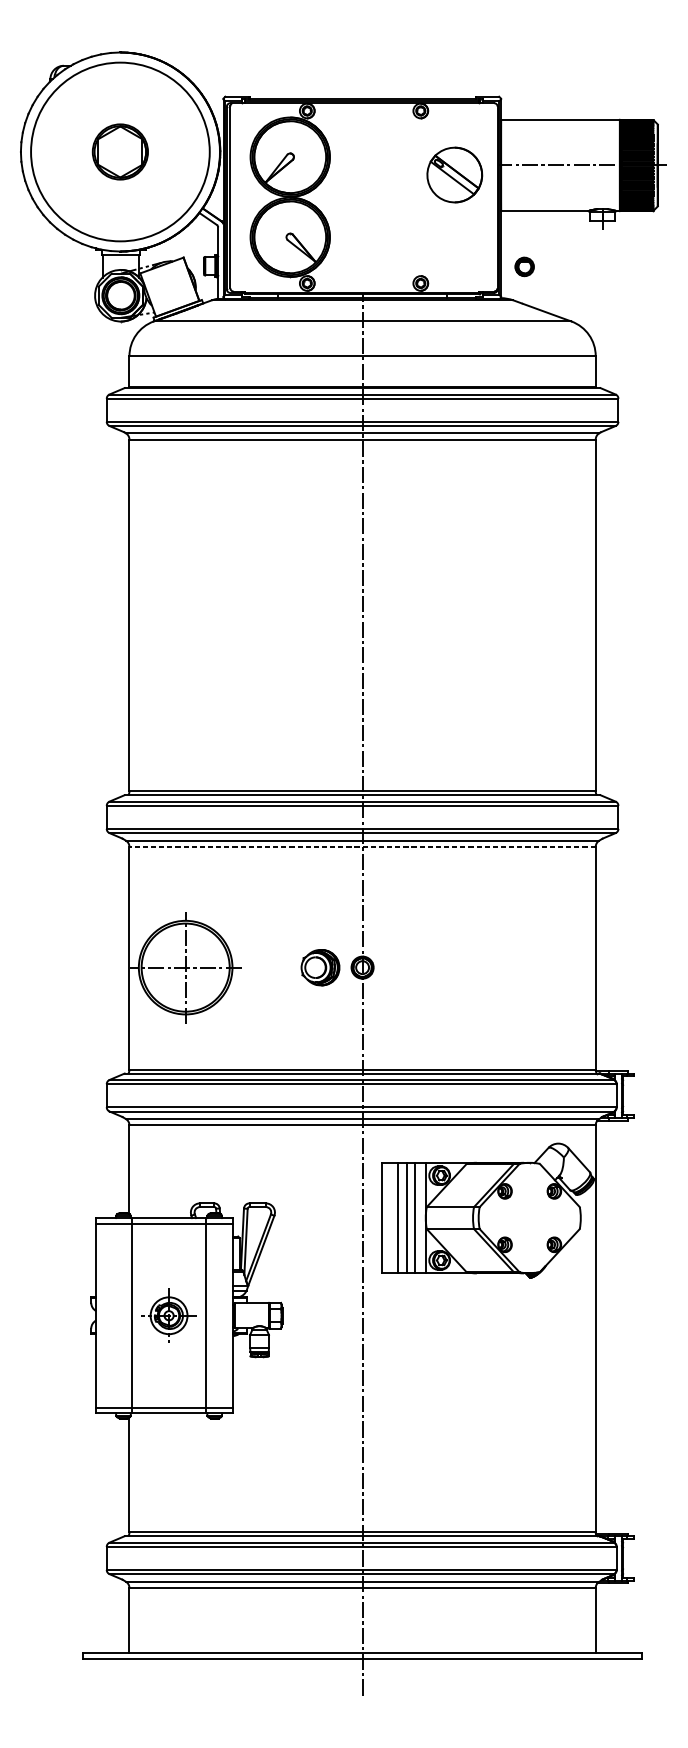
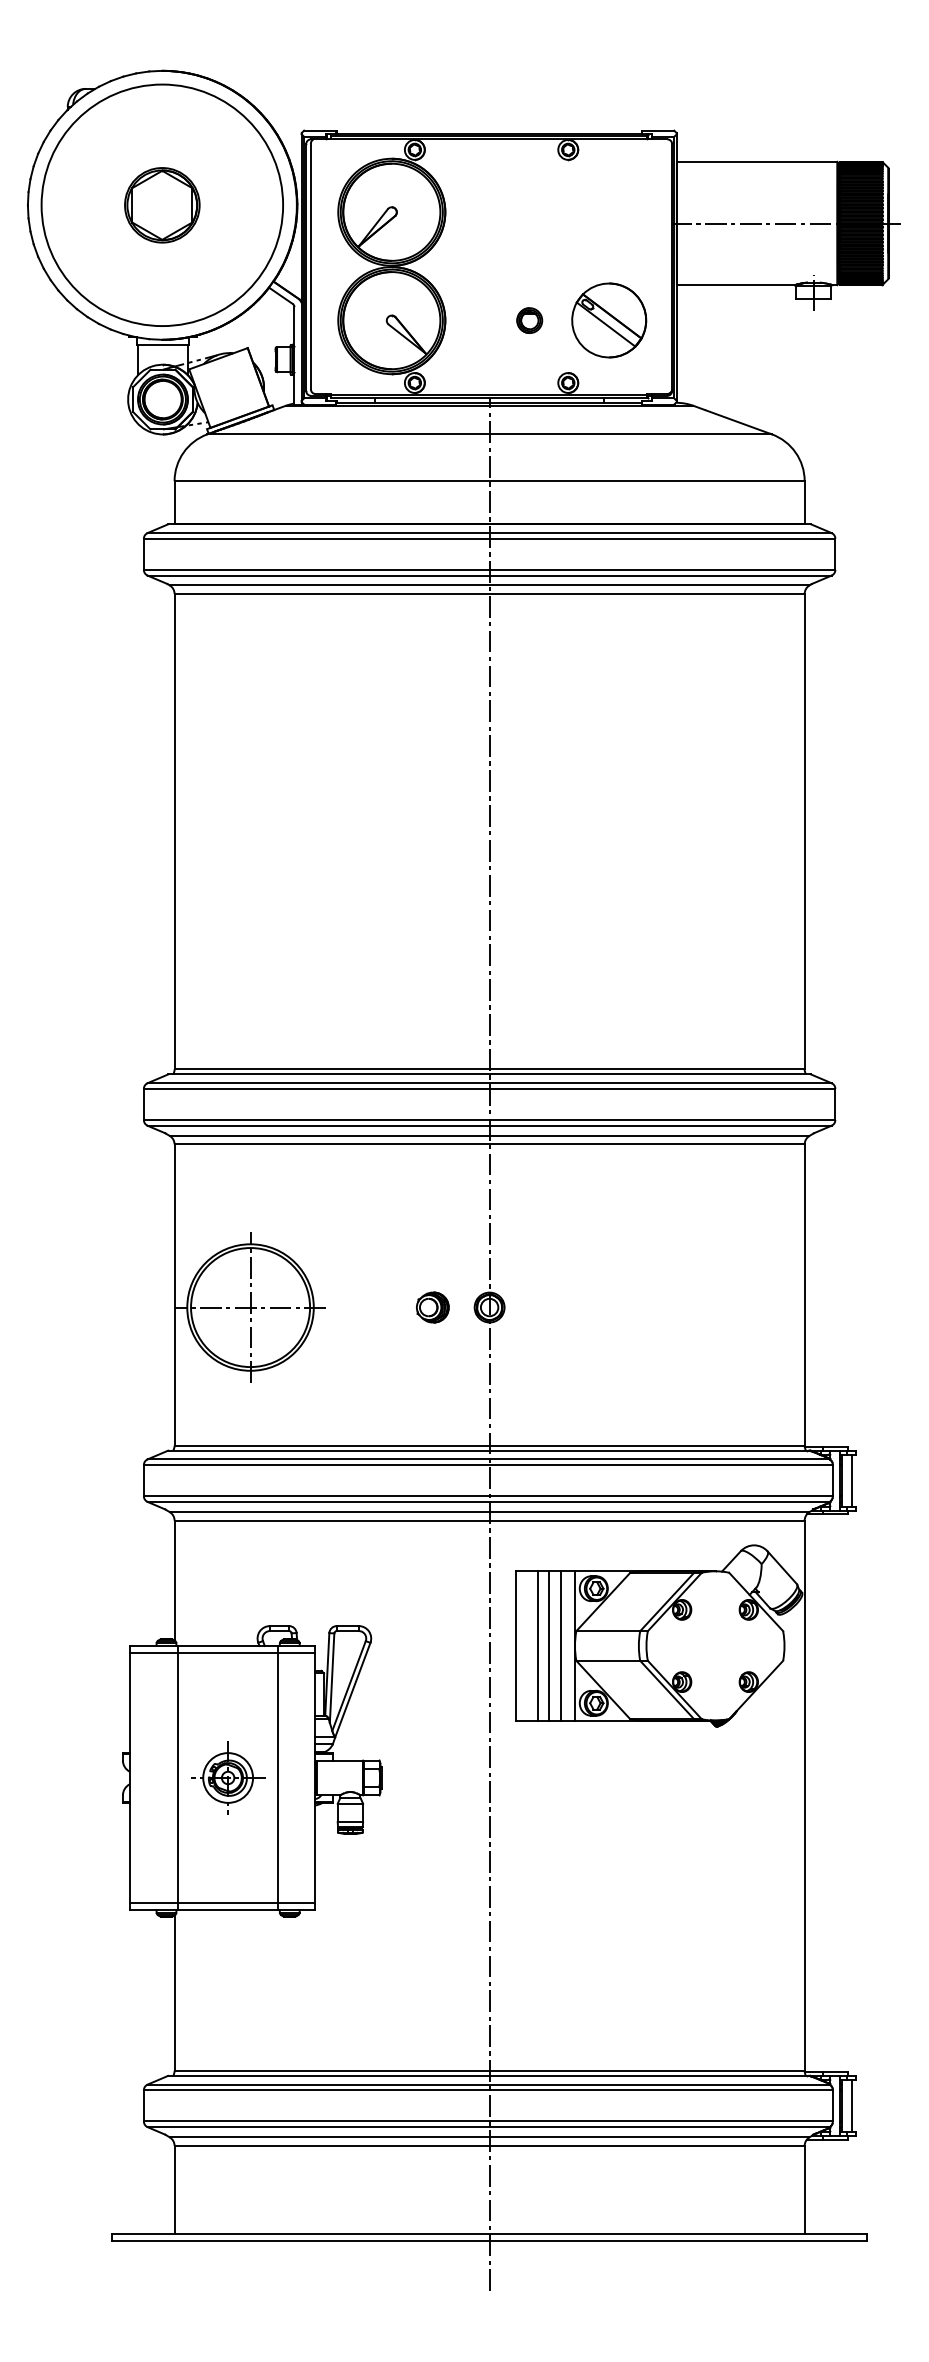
part: (455, 175) -> (609, 320), moved
part: (524, 266) -> (529, 320), moved
line: (362, 846) -> (489, 1144), dashed -> solid
part: (320, 967) -> (432, 1307), size x0.62
line: (630, 1095) -> (851, 1480), added
line: (630, 1558) -> (851, 2105), added

